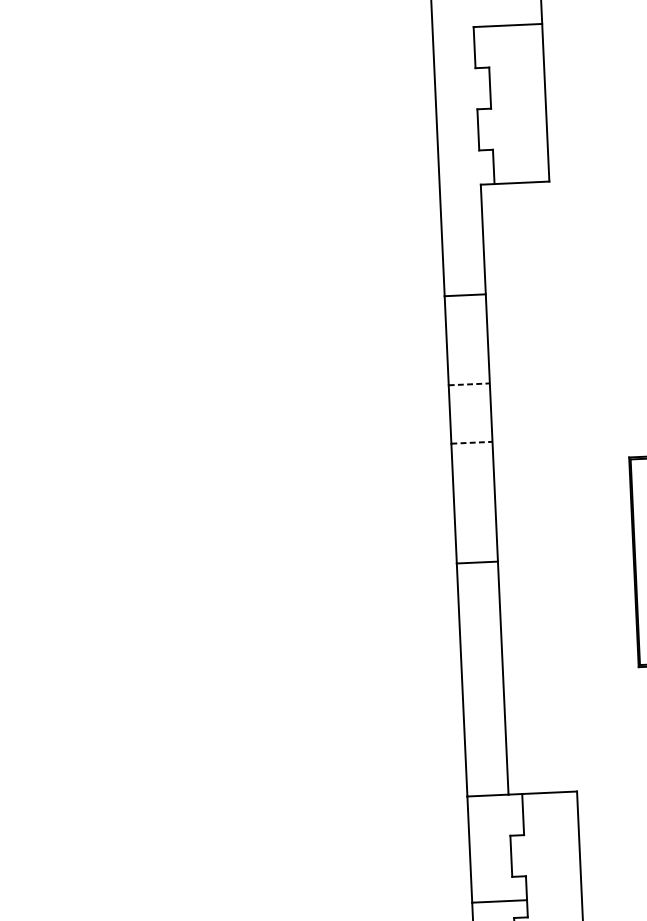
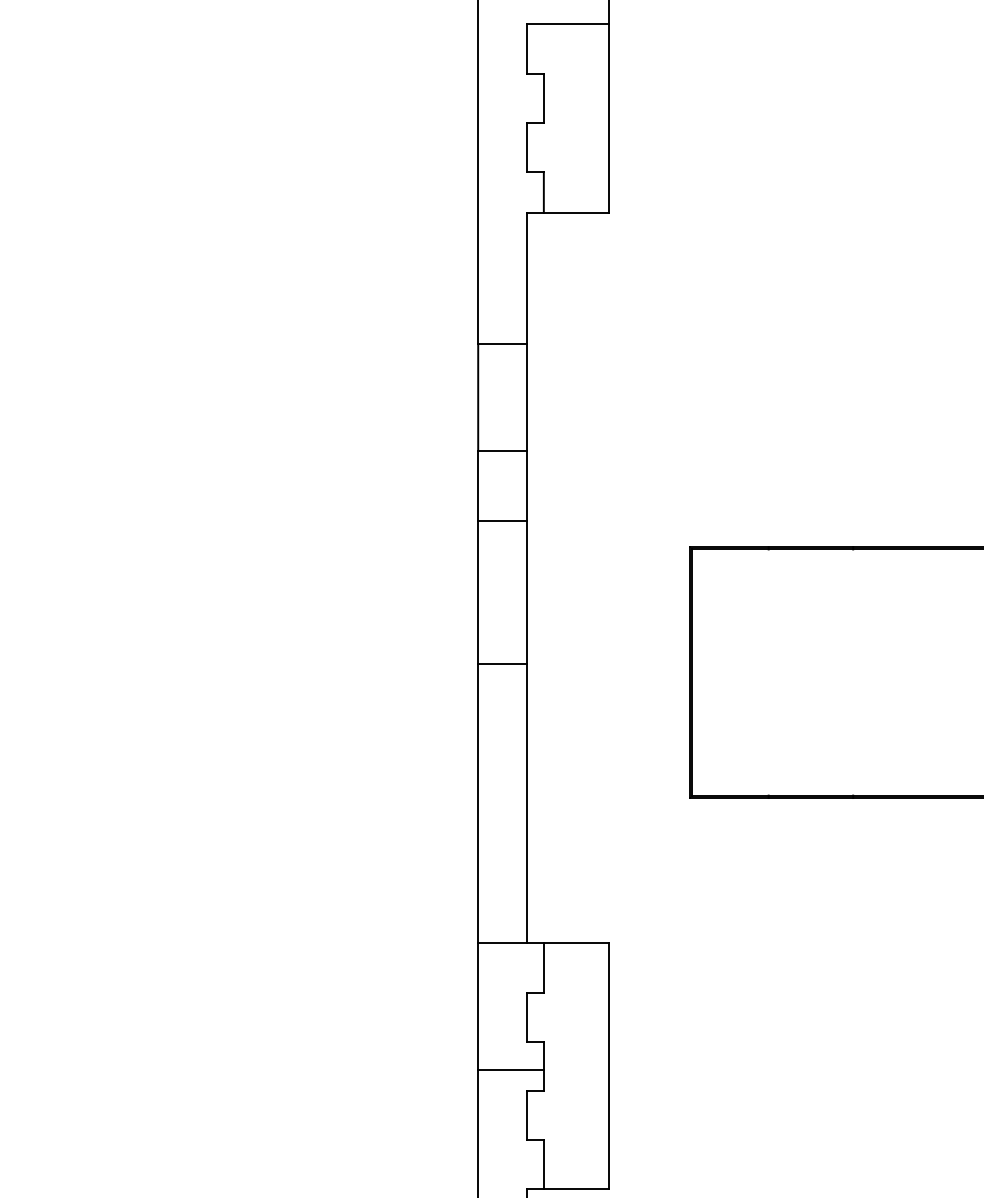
line: (469, 383) -> (502, 450), dashed -> solid
line: (471, 442) -> (502, 520), dashed -> solid

